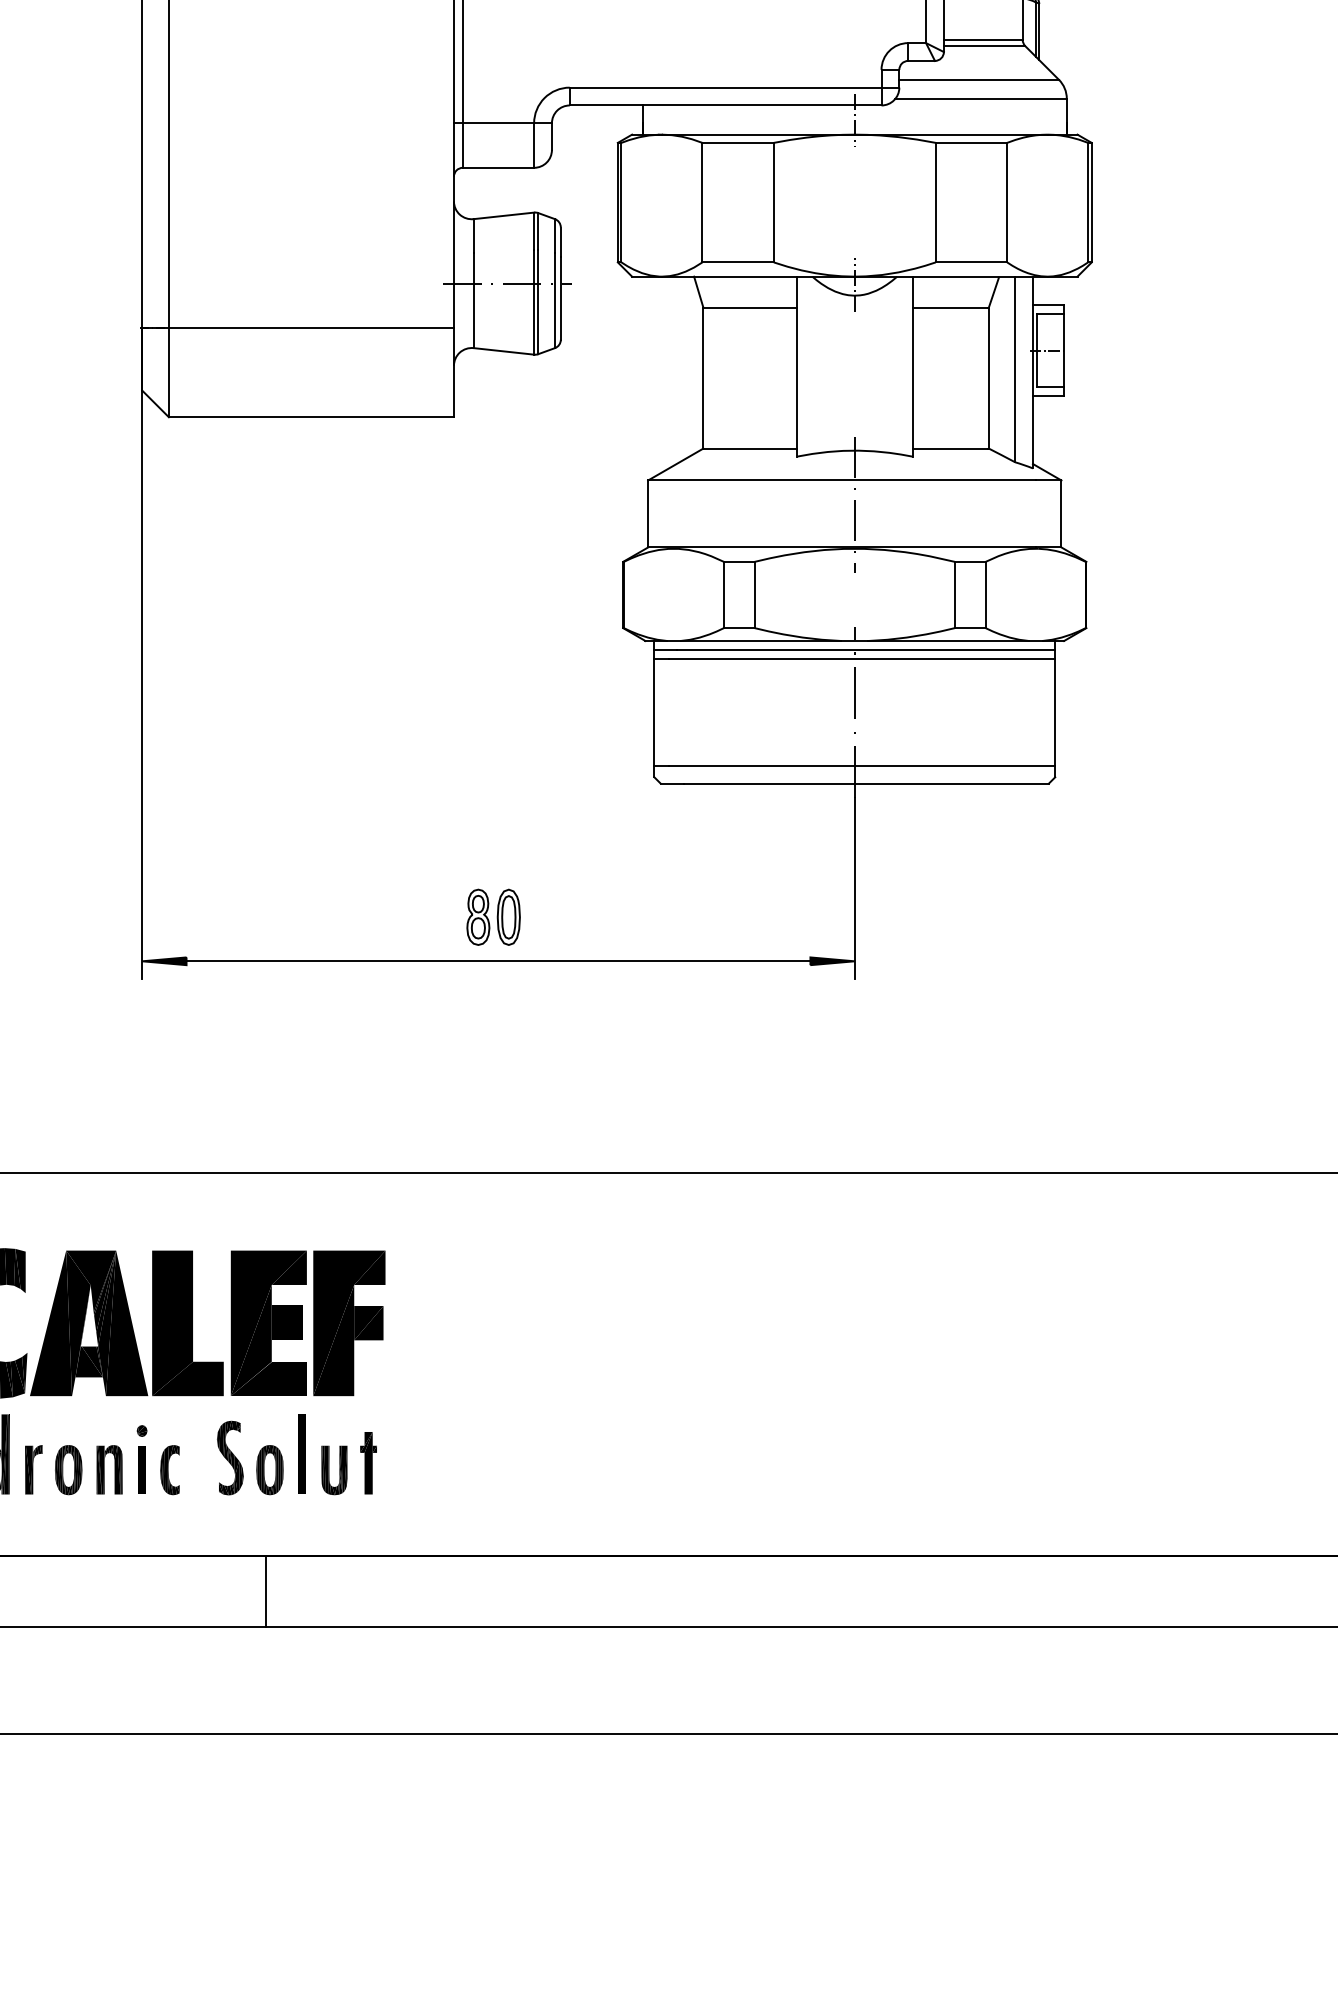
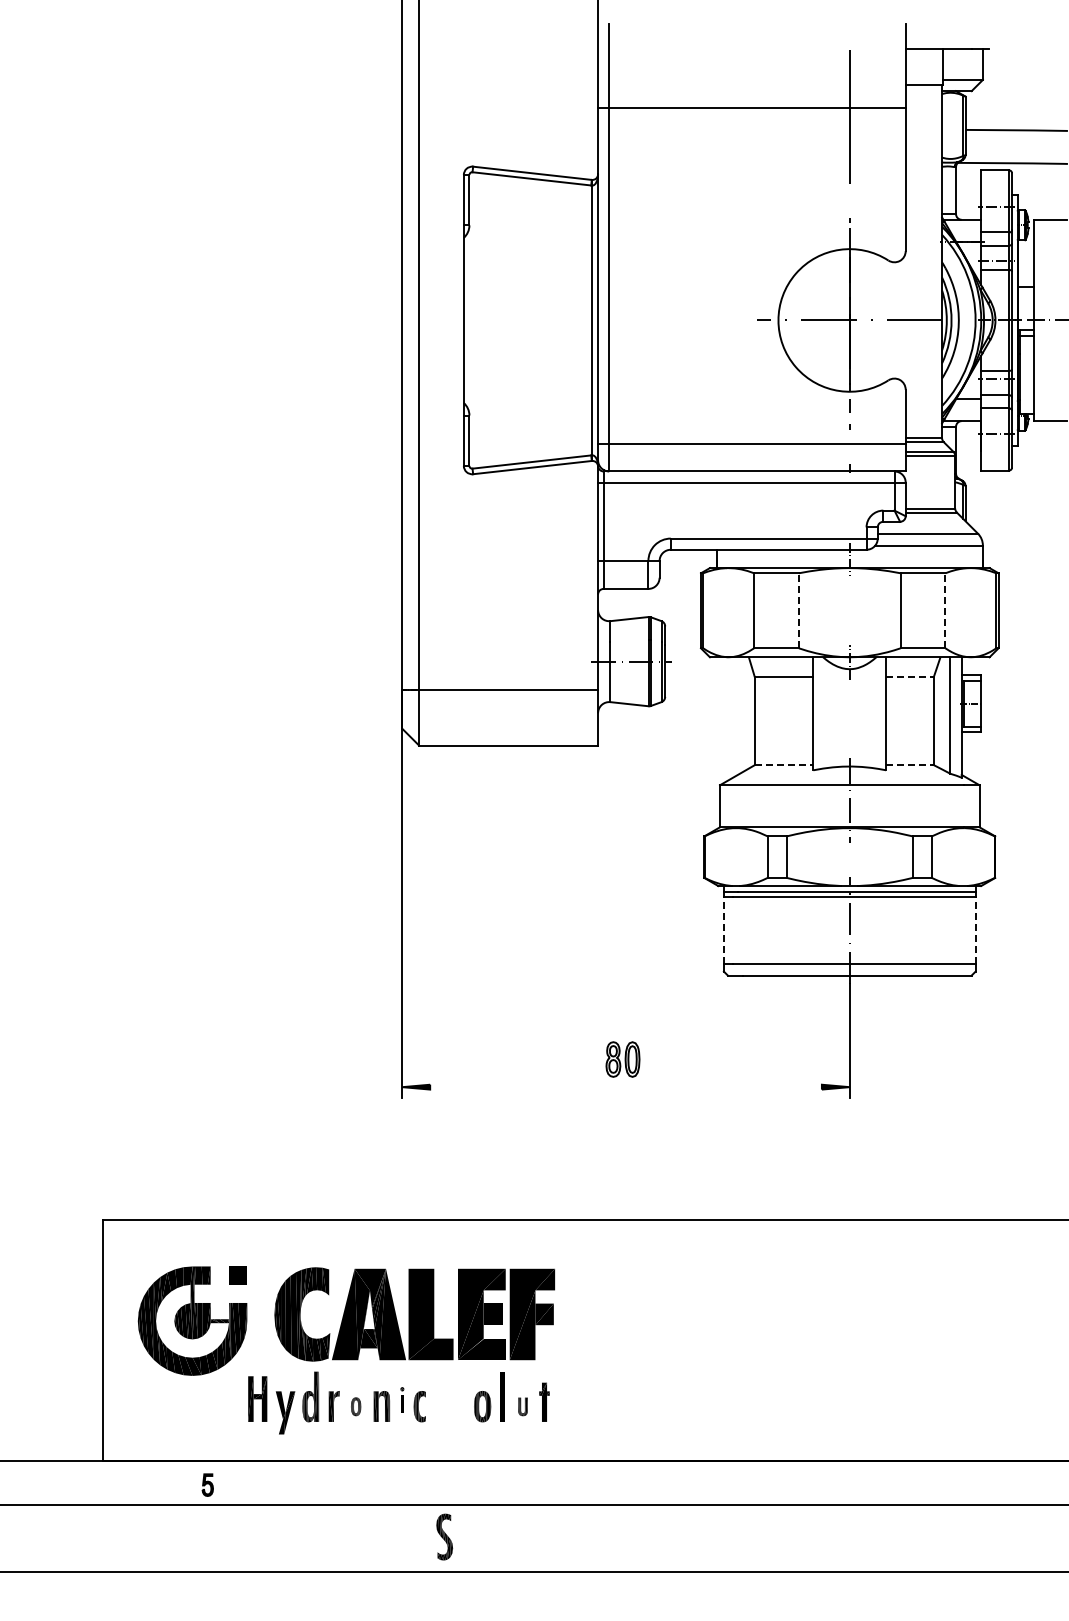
line: (773, 202) -> (798, 610), solid -> dashed
line: (1007, 202) -> (945, 610), solid -> dashed
line: (949, 307) -> (909, 676), solid -> dashed
line: (750, 449) -> (784, 765), solid -> dashed
line: (949, 449) -> (909, 765), solid -> dashed
line: (653, 711) -> (723, 930), solid -> dashed
line: (1055, 711) -> (975, 930), solid -> dashed
line: (497, 961) -> (625, 1087), removed
part: (230, 1457) -> (444, 1536), moved
part: (142, 1458) -> (402, 1399), size x0.6
part: (67, 1469) -> (355, 1406), size x0.6
part: (333, 1469) -> (522, 1406), size x0.6
line: (266, 1590) -> (480, 1482), removed

